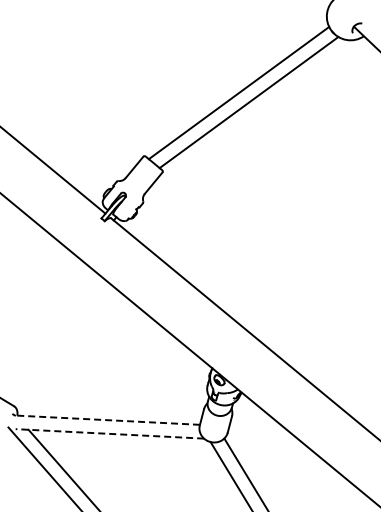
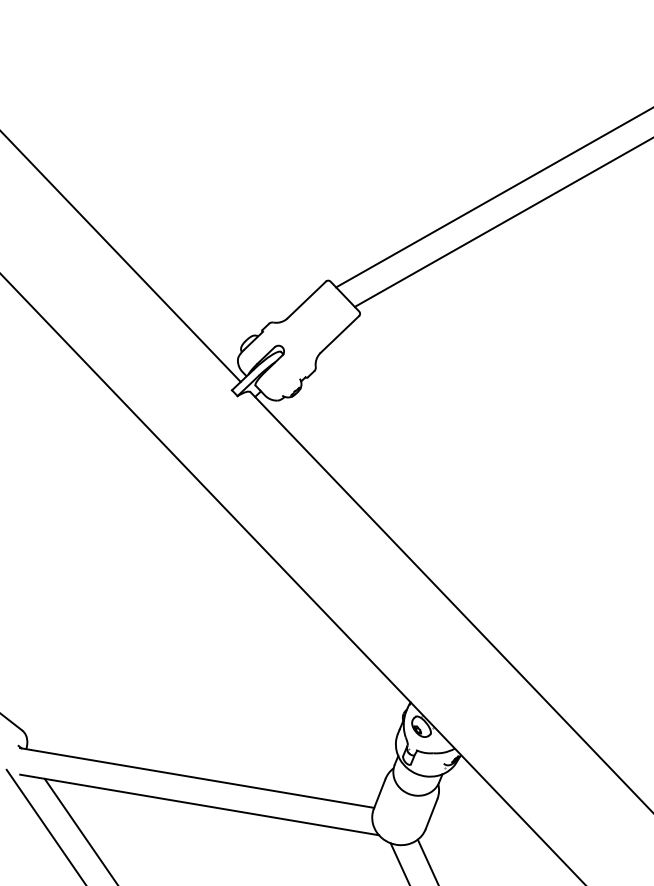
line: (106, 420) -> (196, 778), dashed -> solid
line: (109, 433) -> (198, 804), dashed -> solid

